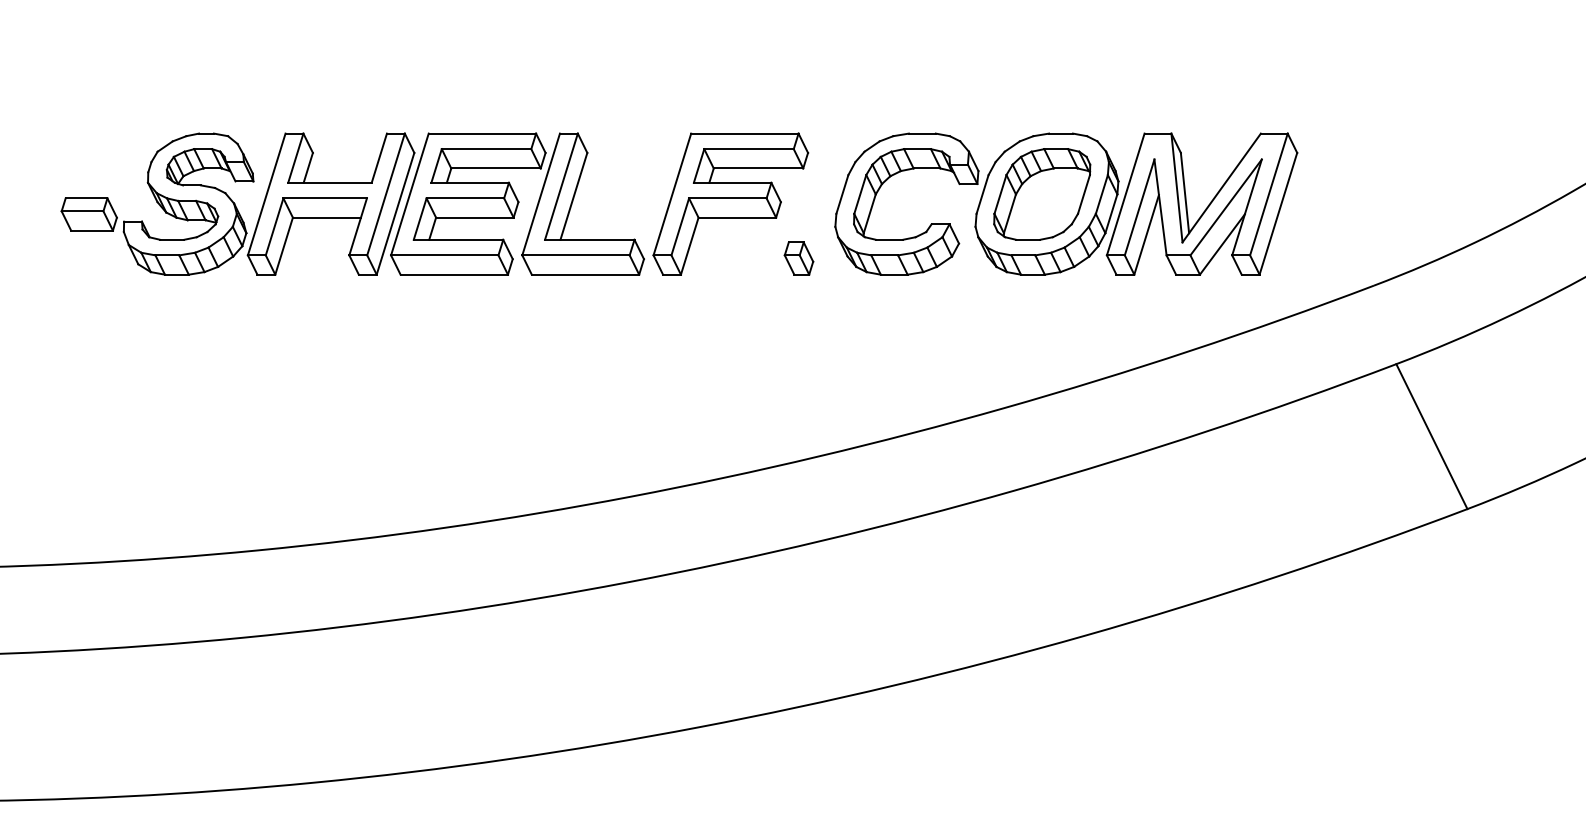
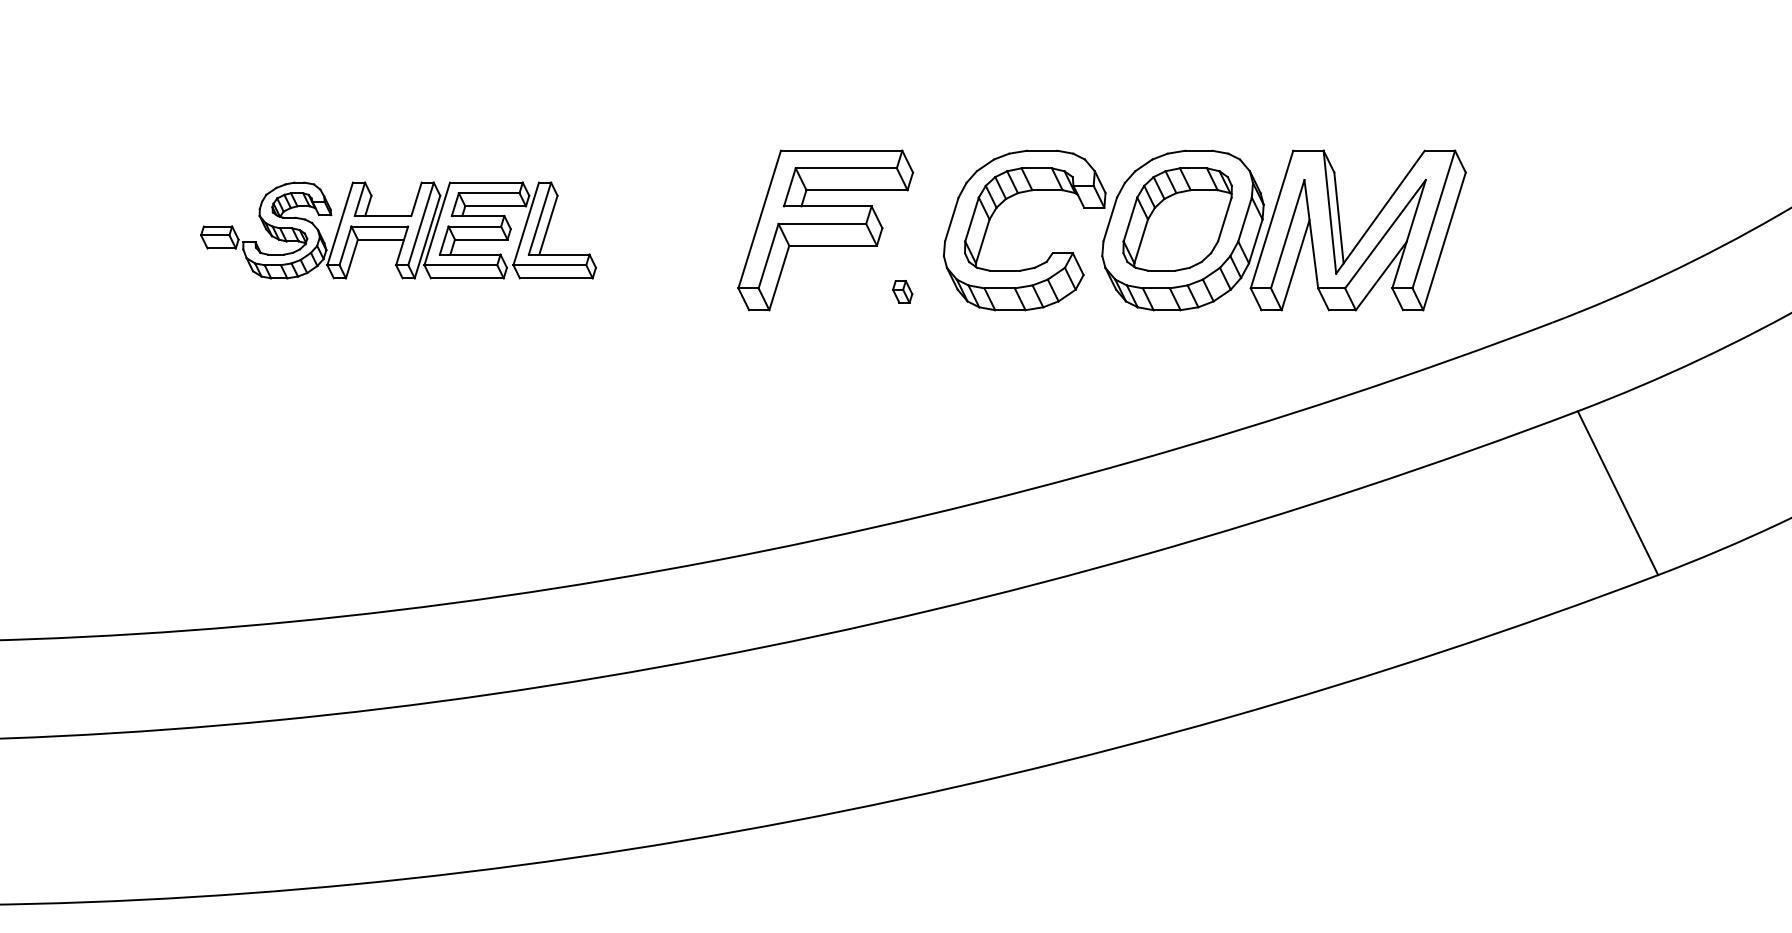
part: (352, 204) -> (398, 230), size x0.6
part: (798, 258) -> (902, 291), size x0.6

